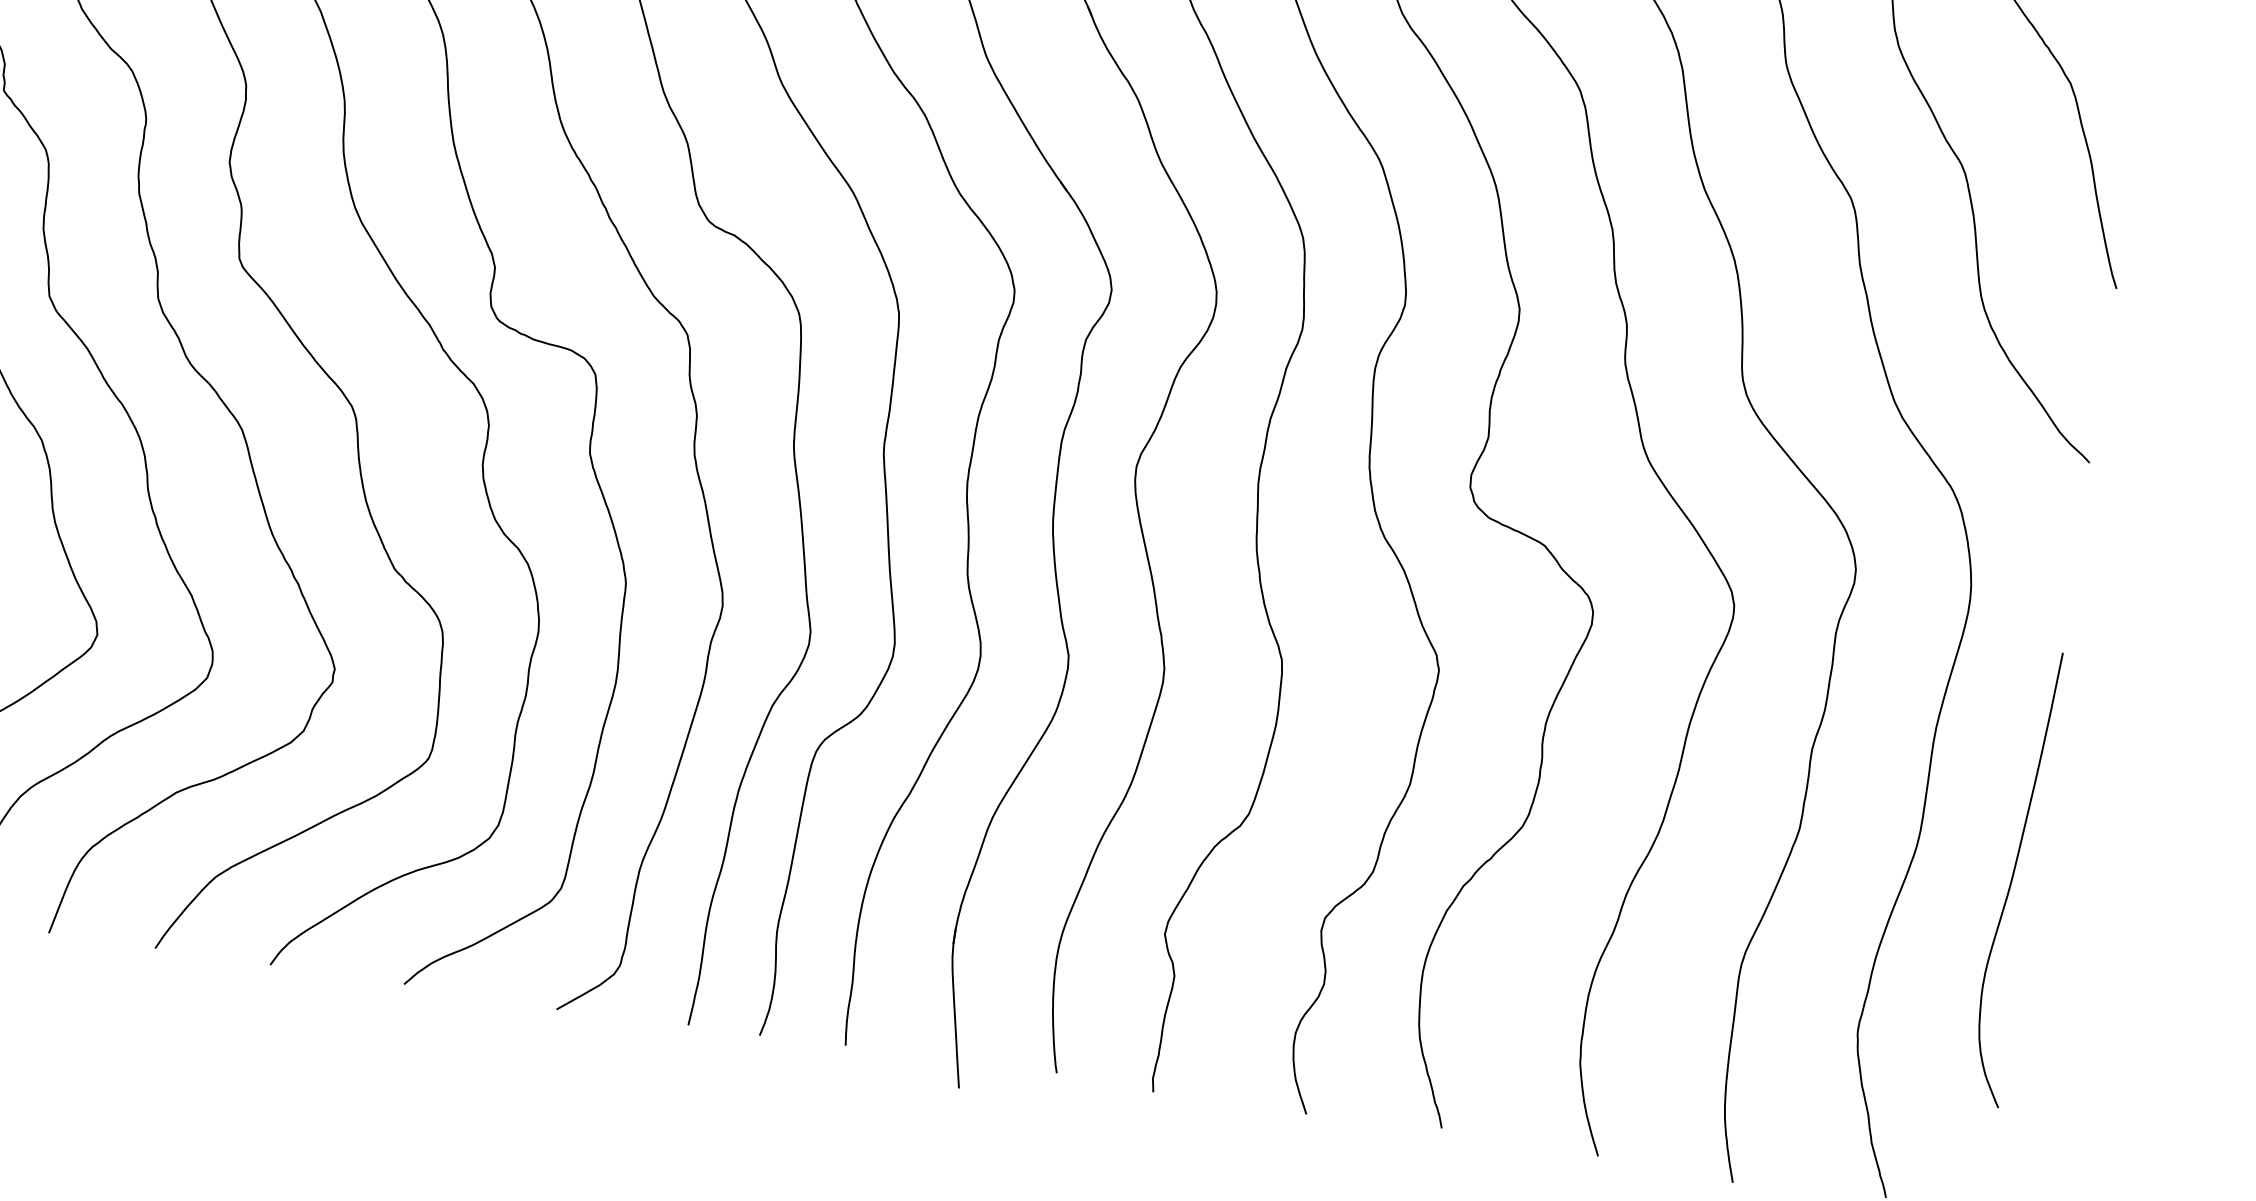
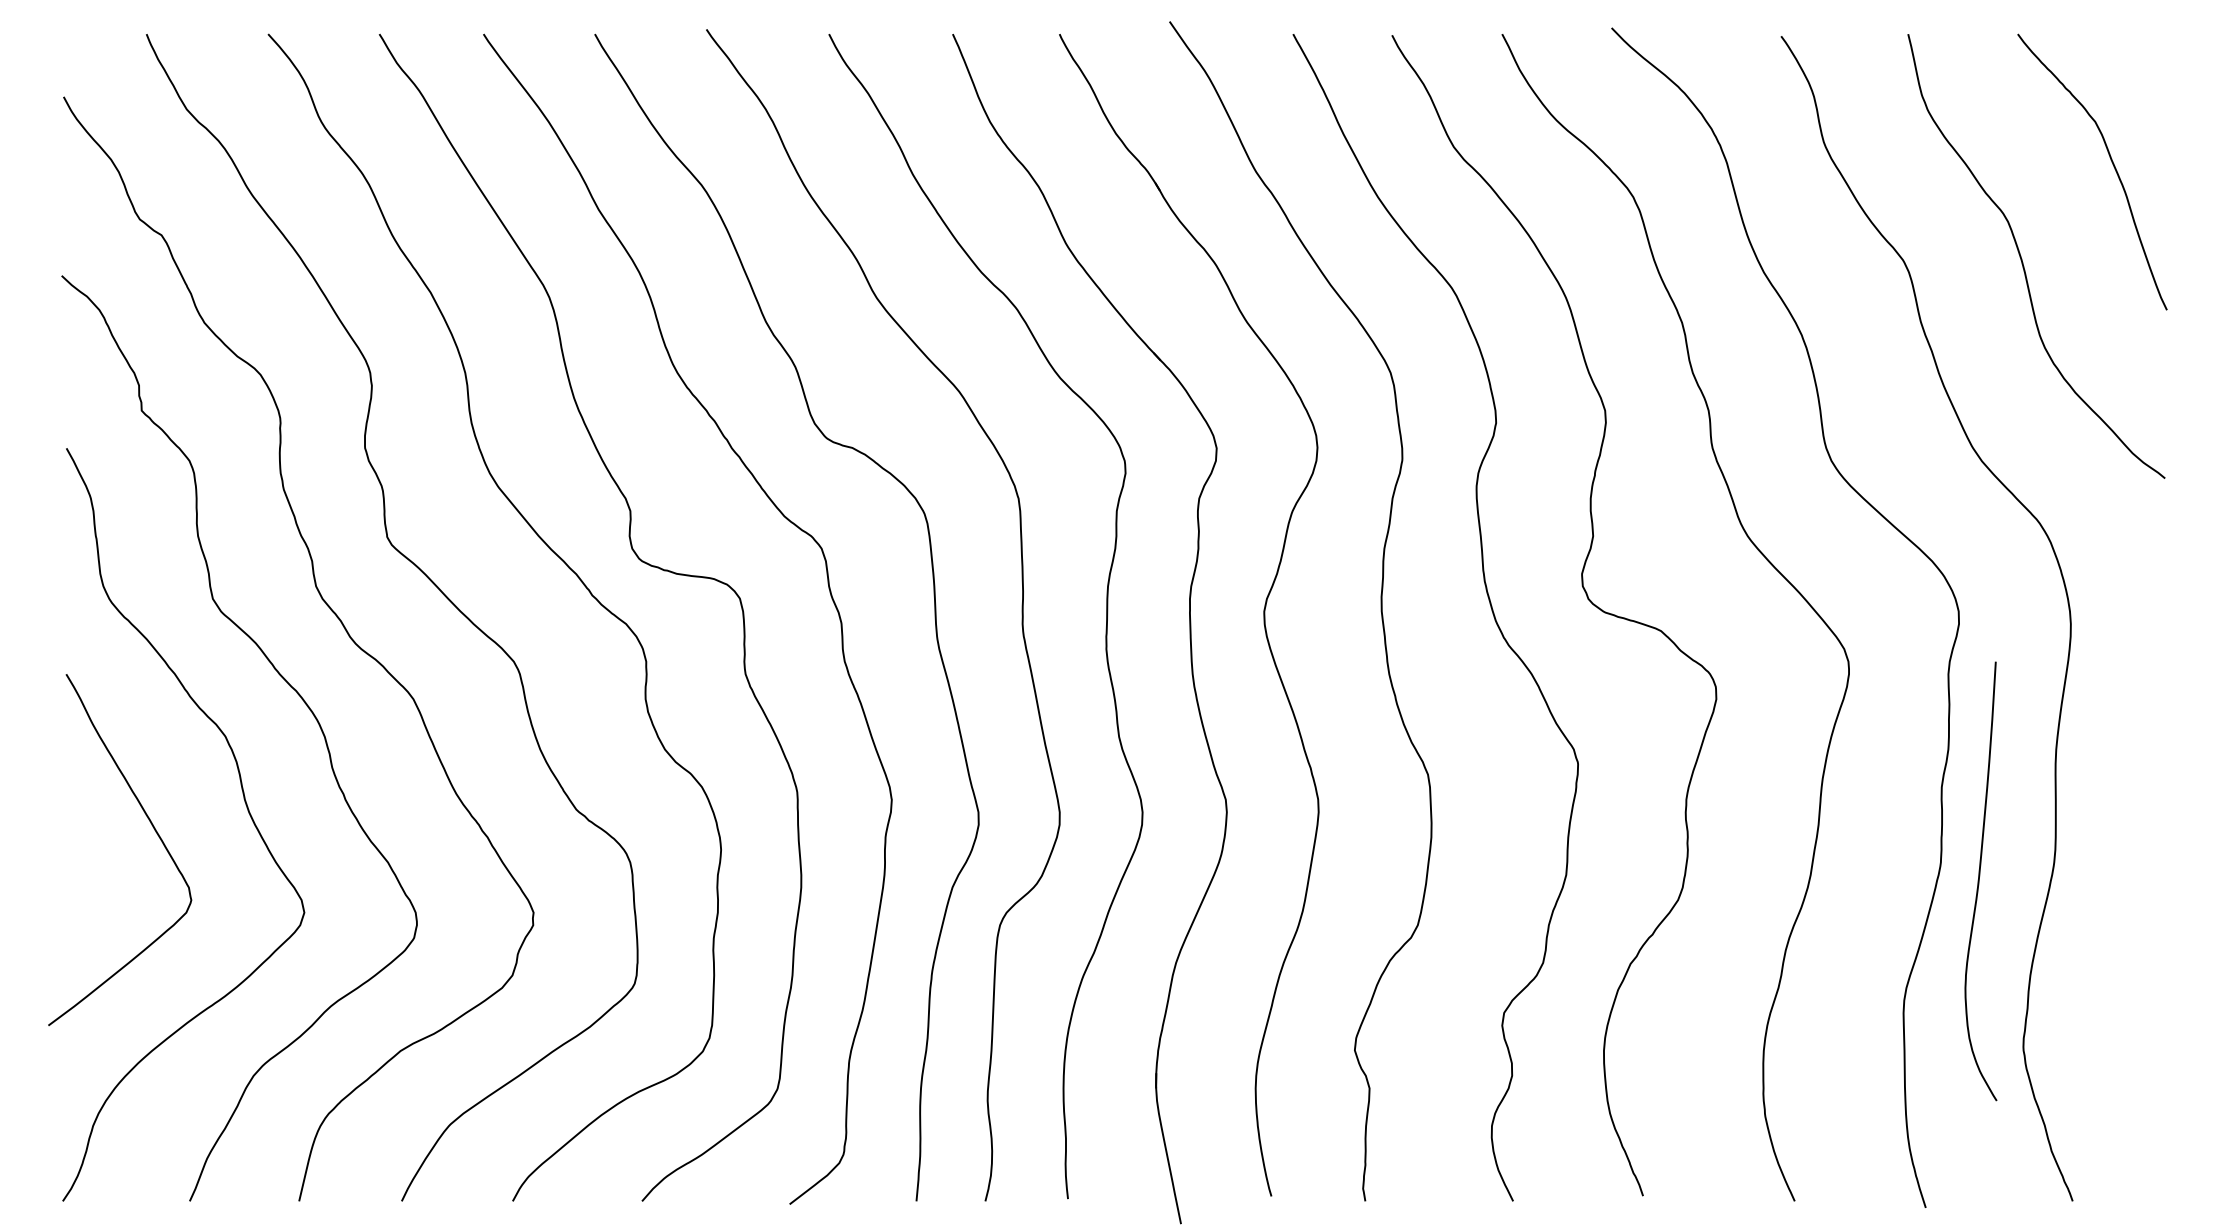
curve: (2013, 878) -> (1979, 881), moved

